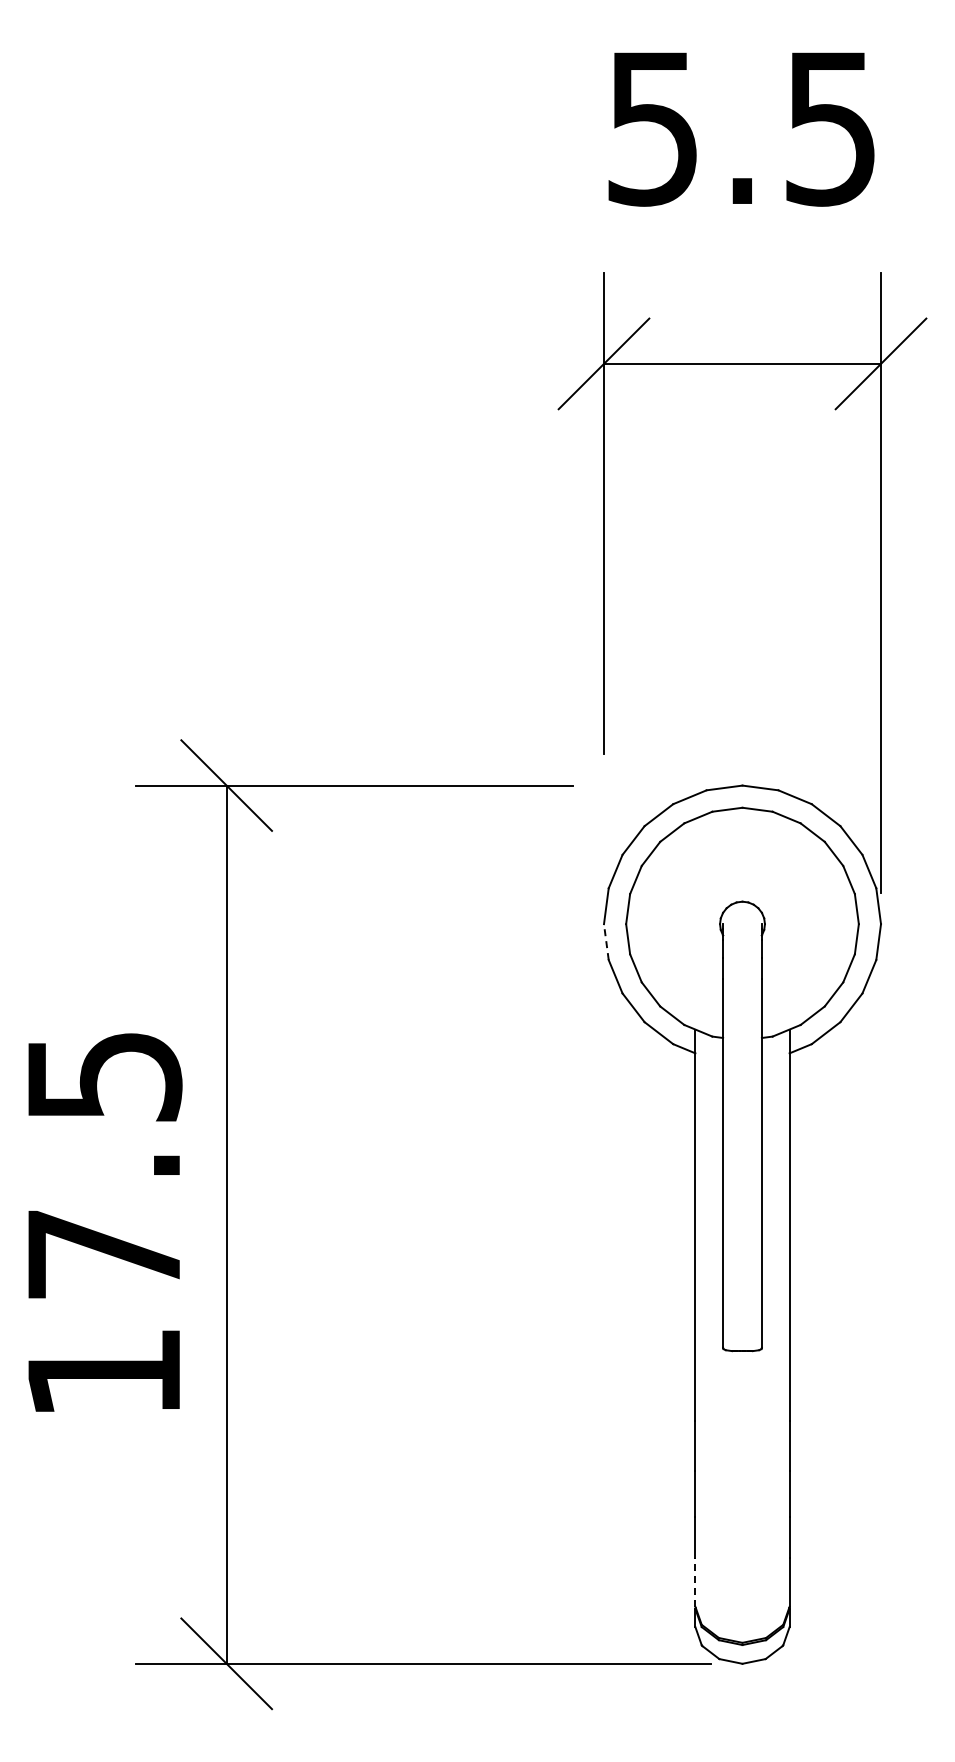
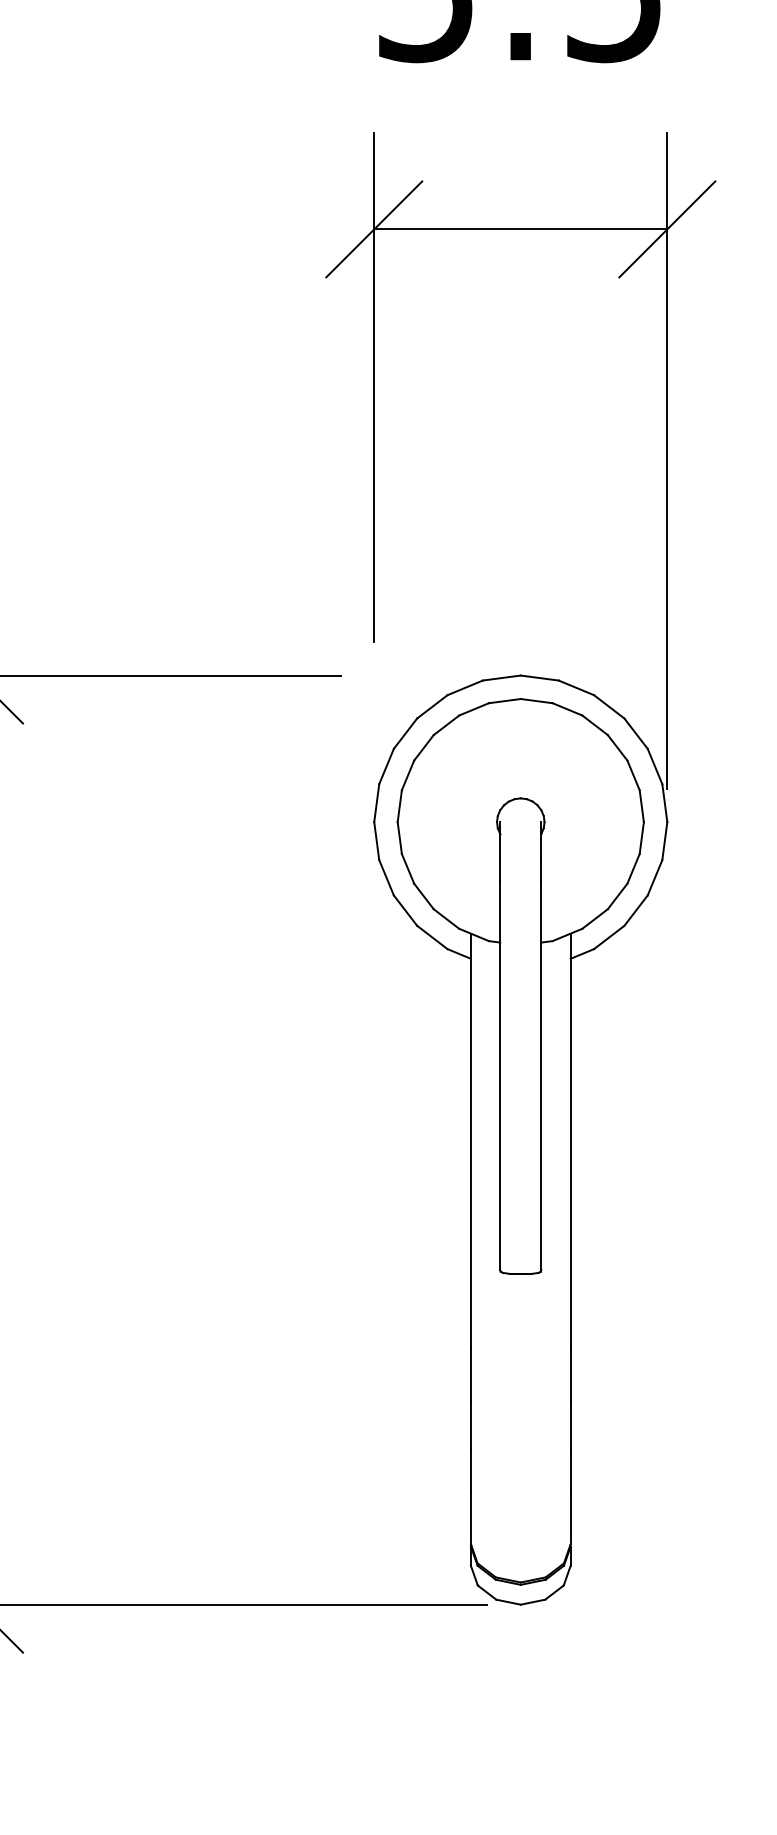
line: (606, 941) -> (376, 840), dashed -> solid
line: (695, 1582) -> (471, 1518), dashed -> solid

